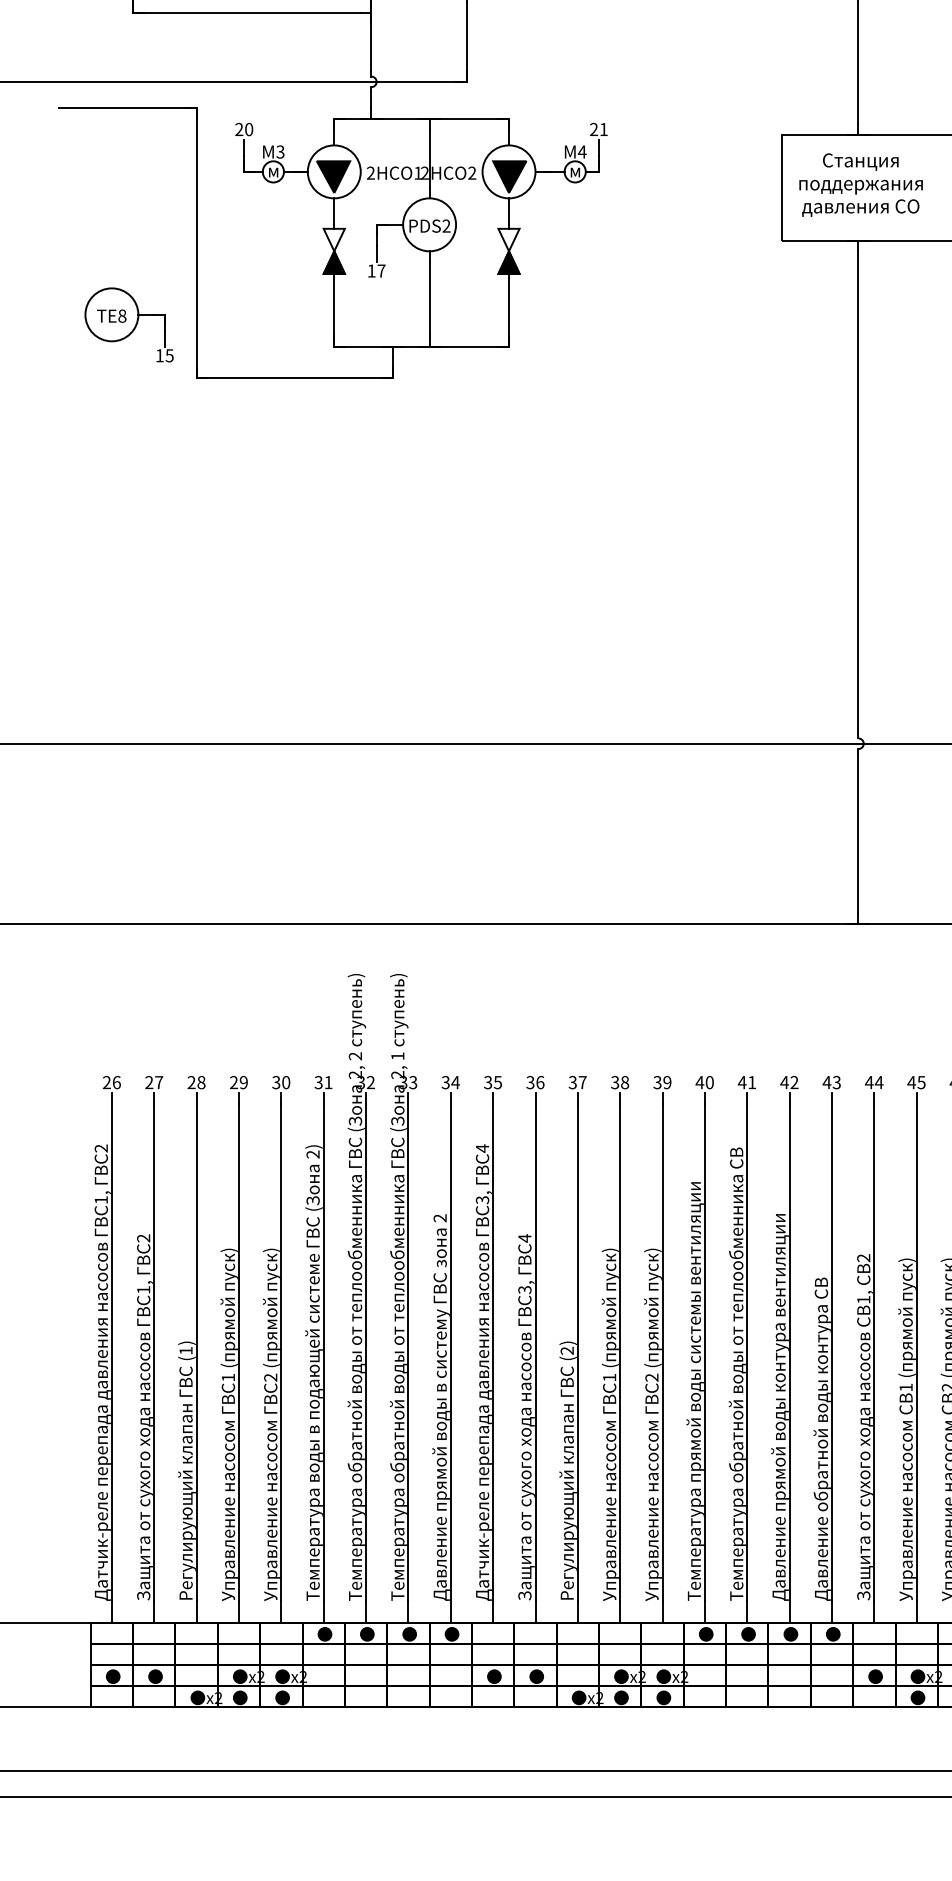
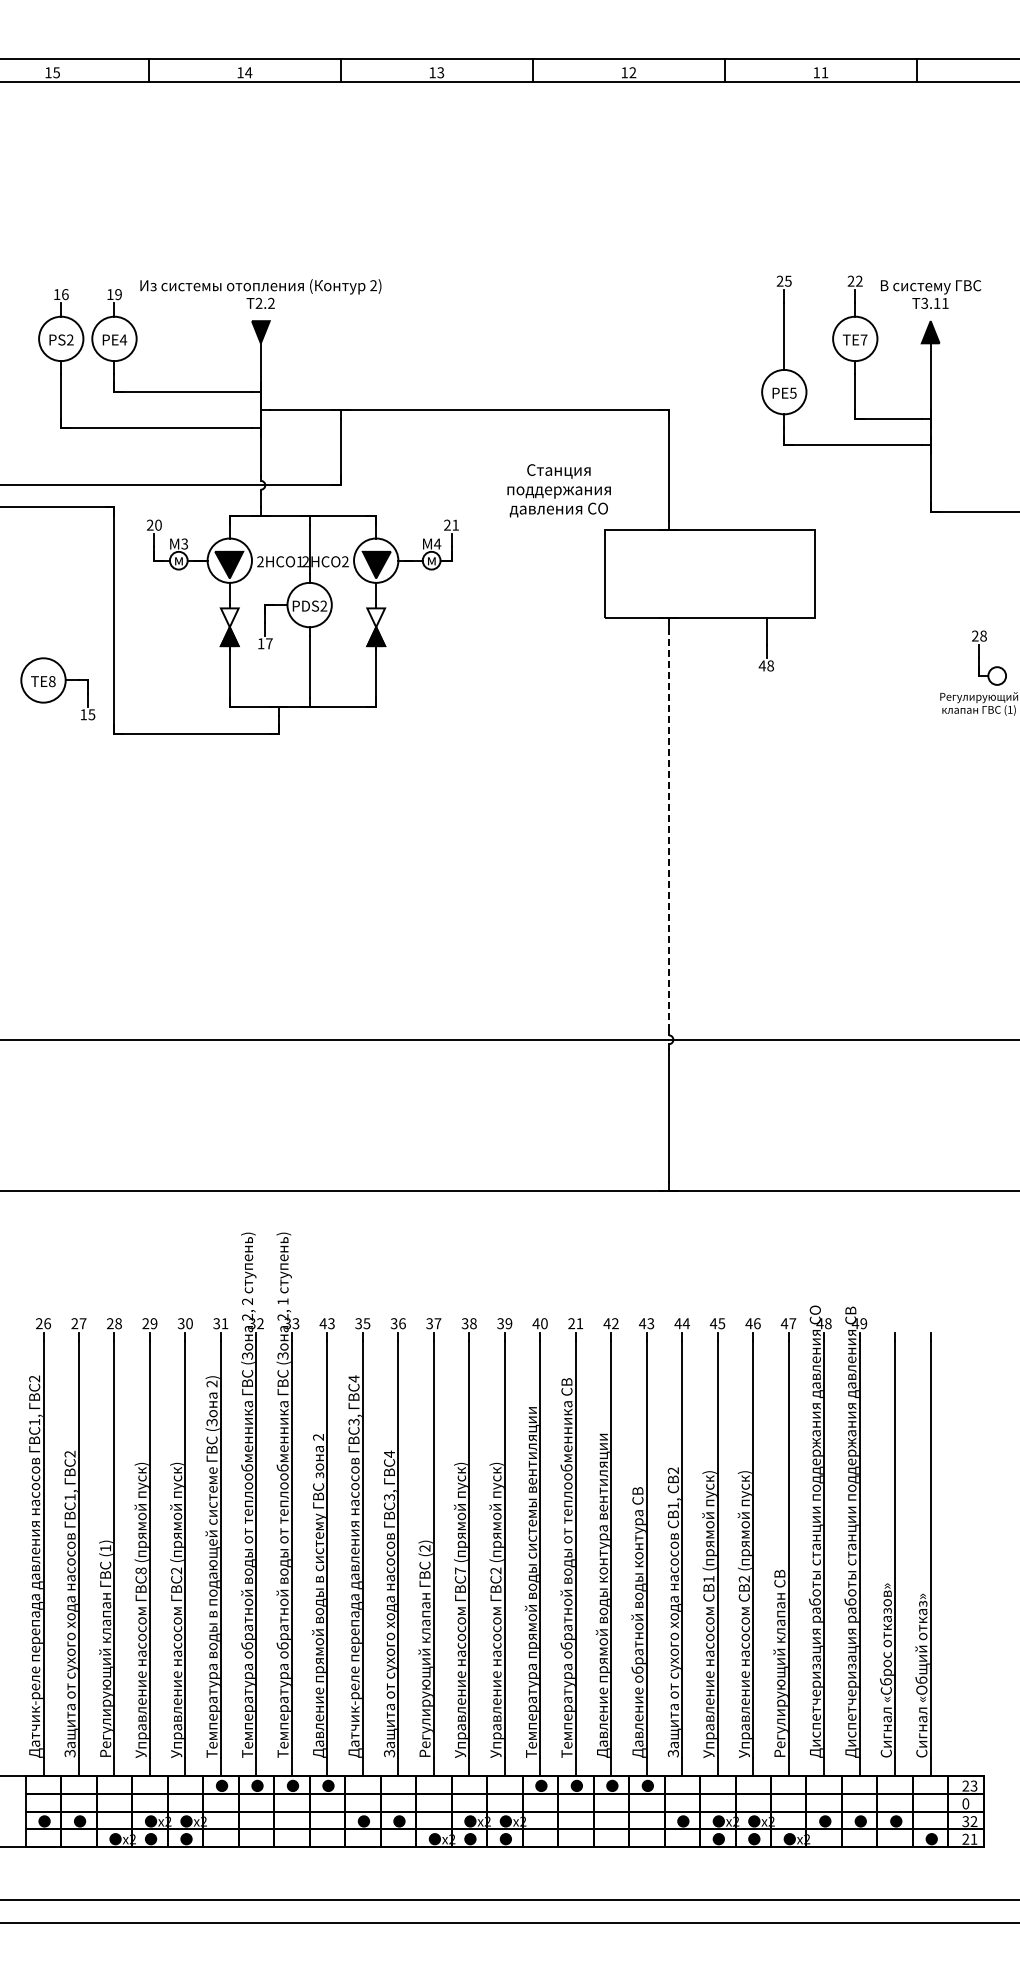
text: (860, 184) -> (558, 490), moved
line: (857, 492) -> (668, 829), solid -> dashed
text: (450, 1082) -> (327, 1323), 34 -> 43
text: (742, 1082) -> (571, 1323), 41 -> 21
text: (227, 1377) -> (140, 1570), 1 -> 8
text: (609, 1377) -> (460, 1570), 1 -> 7

